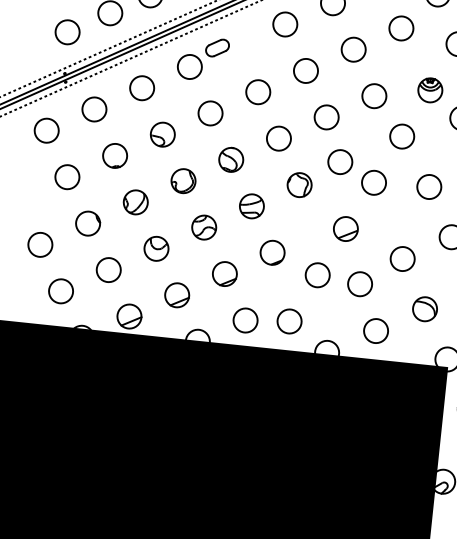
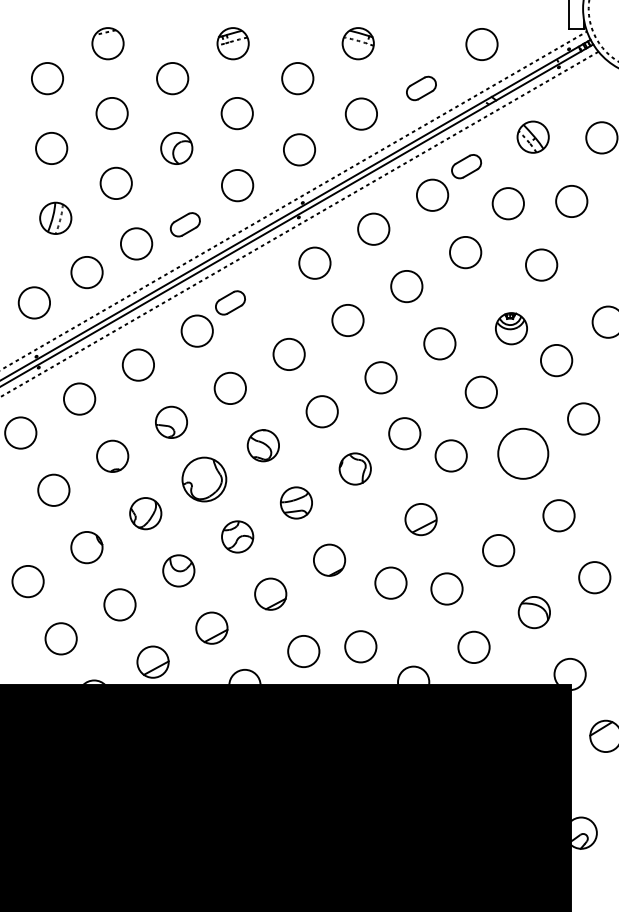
part: (183, 181) -> (204, 479), size x1.4
circle: (428, 186) -> (522, 453), size x1.6

